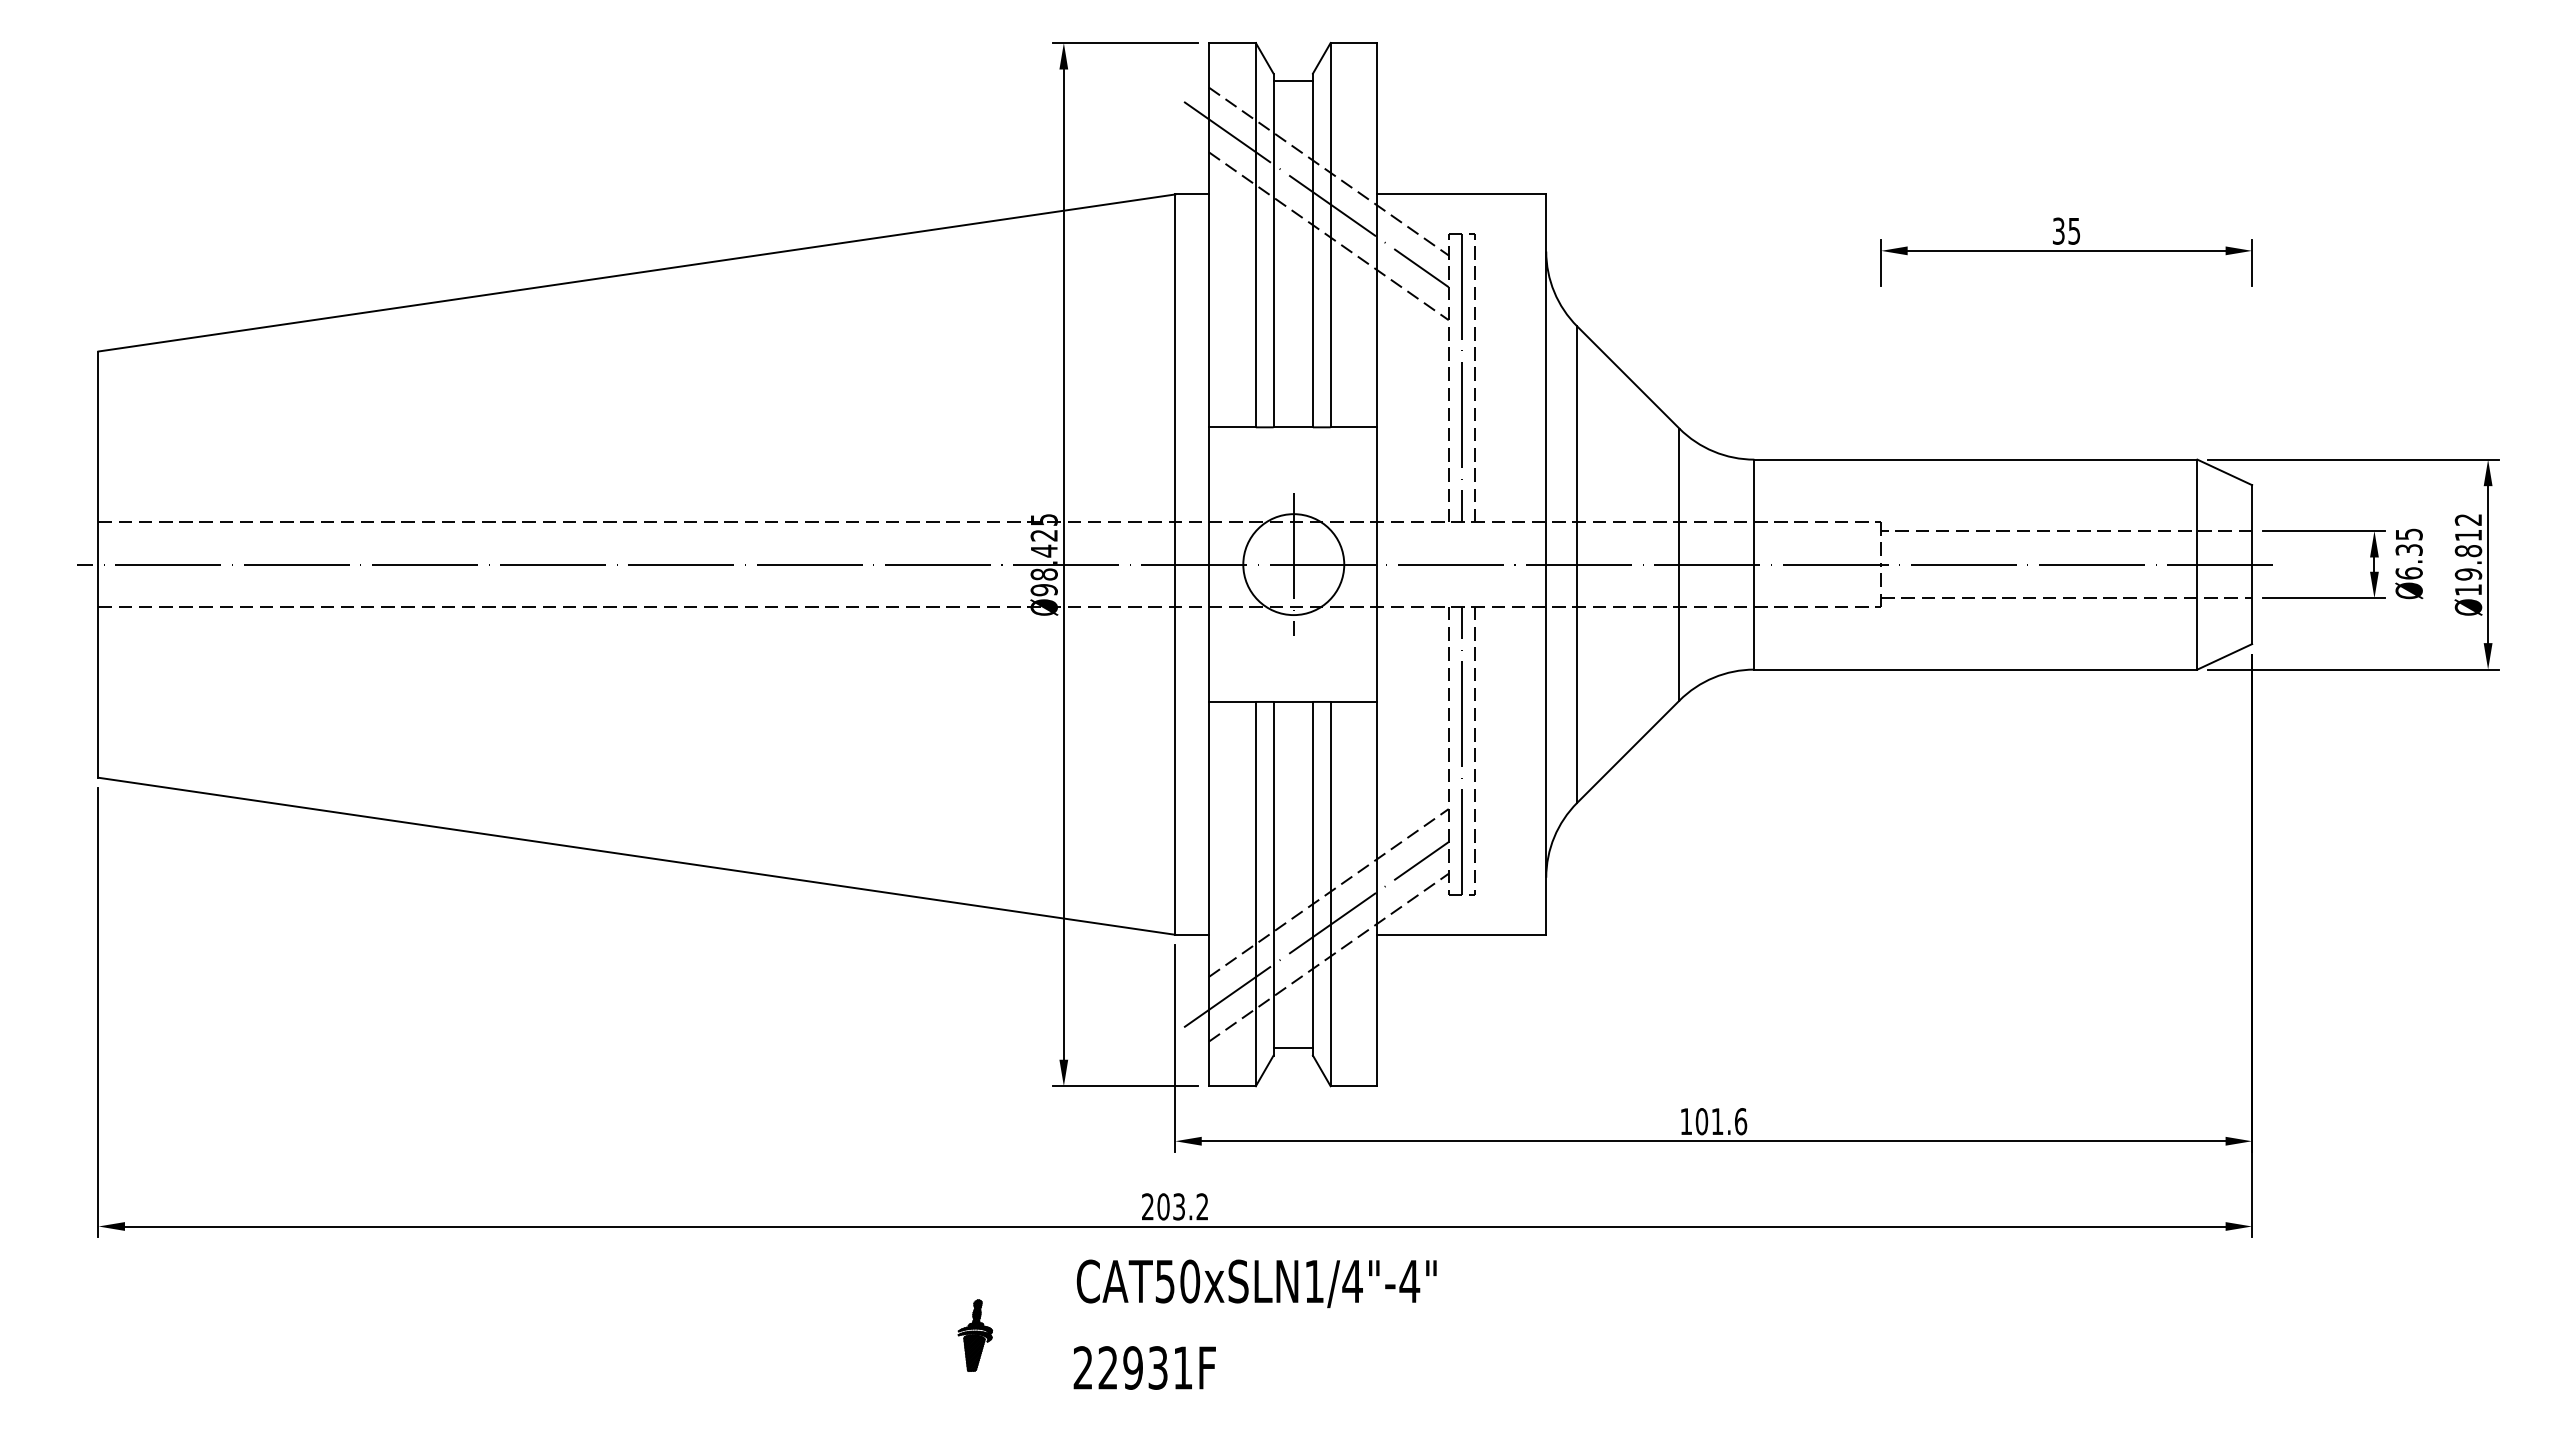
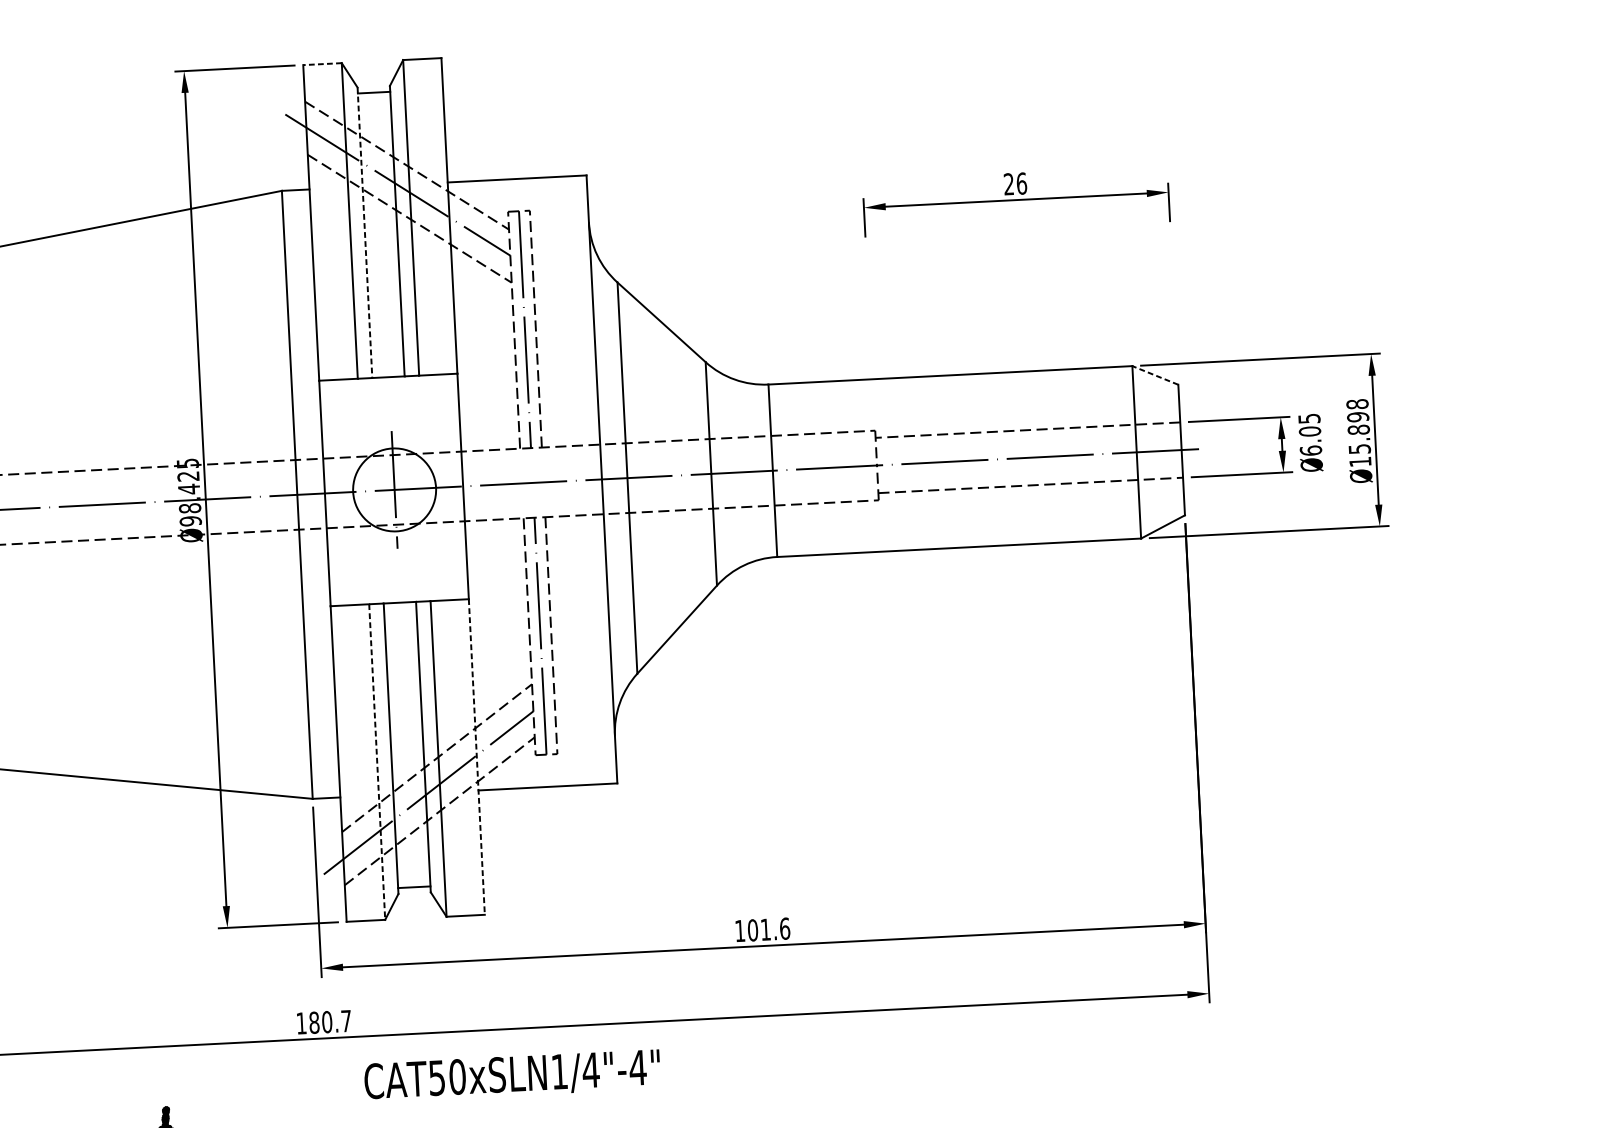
line: (1231, 43) -> (321, 64), solid -> dashed
text: (2066, 230) -> (1015, 183), 35 -> 26
line: (1273, 250) -> (364, 232), solid -> dashed
line: (2224, 472) -> (1155, 375), solid -> dashed
text: (2468, 546) -> (1358, 426), Ø19.812 -> Ø15.898
text: (2408, 550) -> (1309, 431), Ø6.35 -> Ø6.05
line: (1255, 894) -> (376, 762), solid -> dashed
line: (1377, 894) -> (477, 757), solid -> dashed
text: (1175, 1206) -> (324, 1021), 203.2 -> 180.7
text: (1256, 1283) -> (512, 1075), moved

